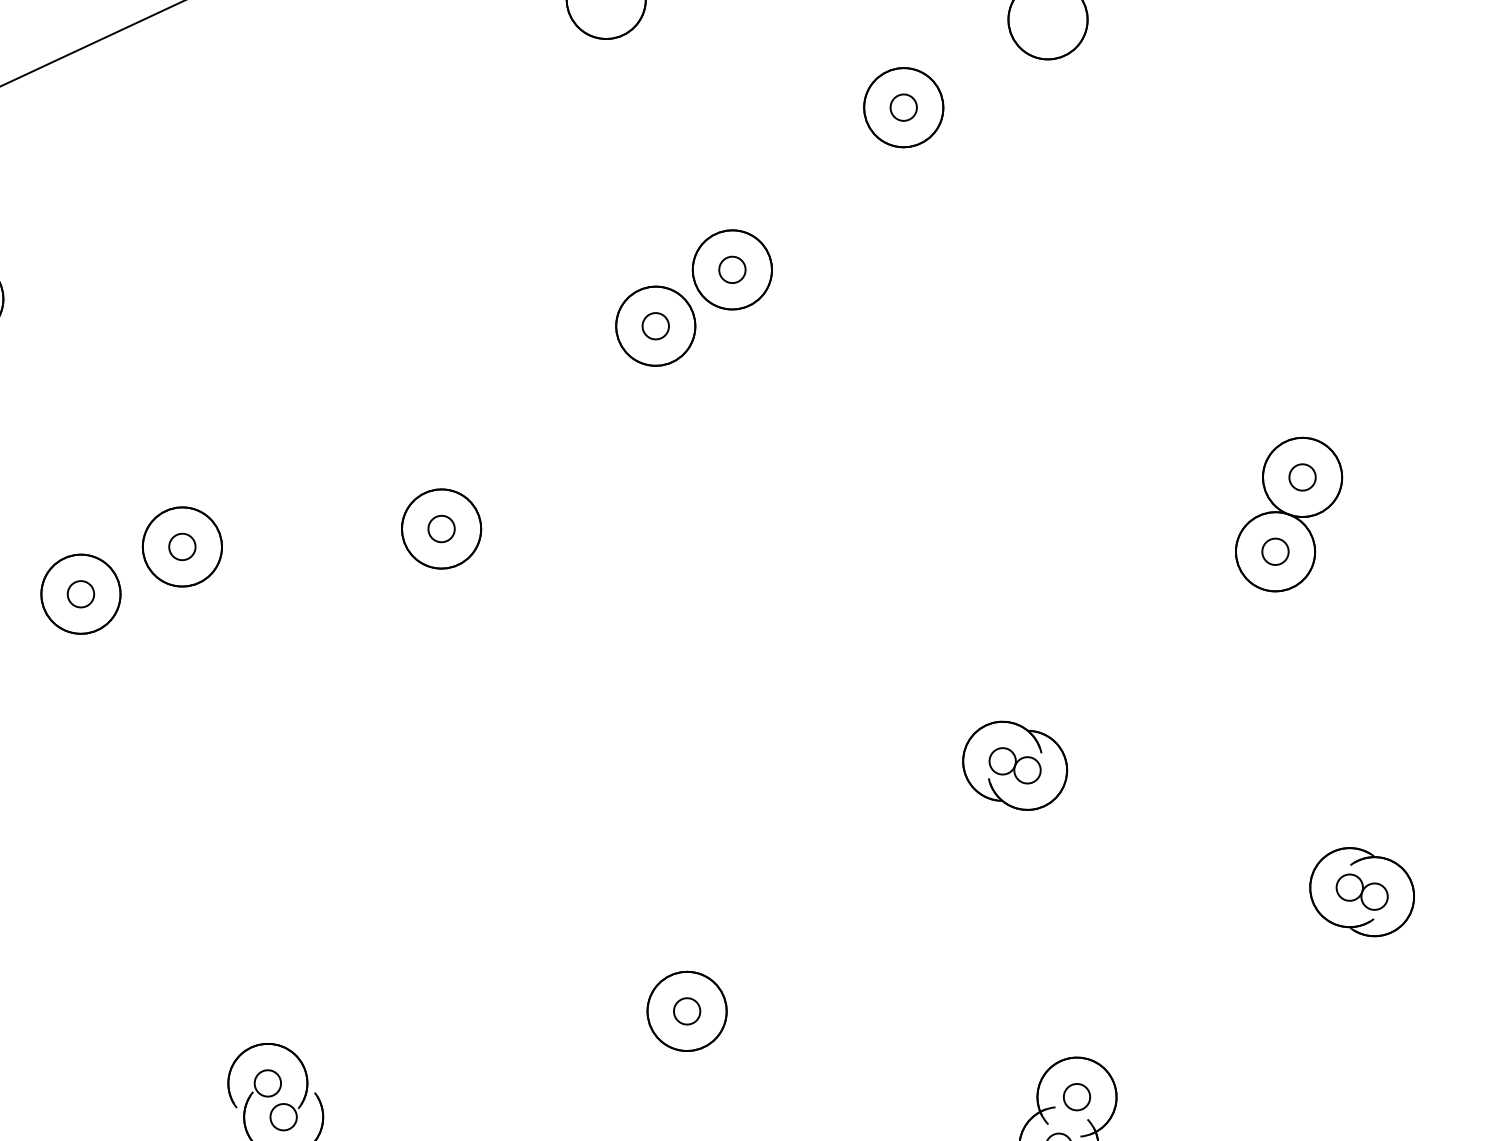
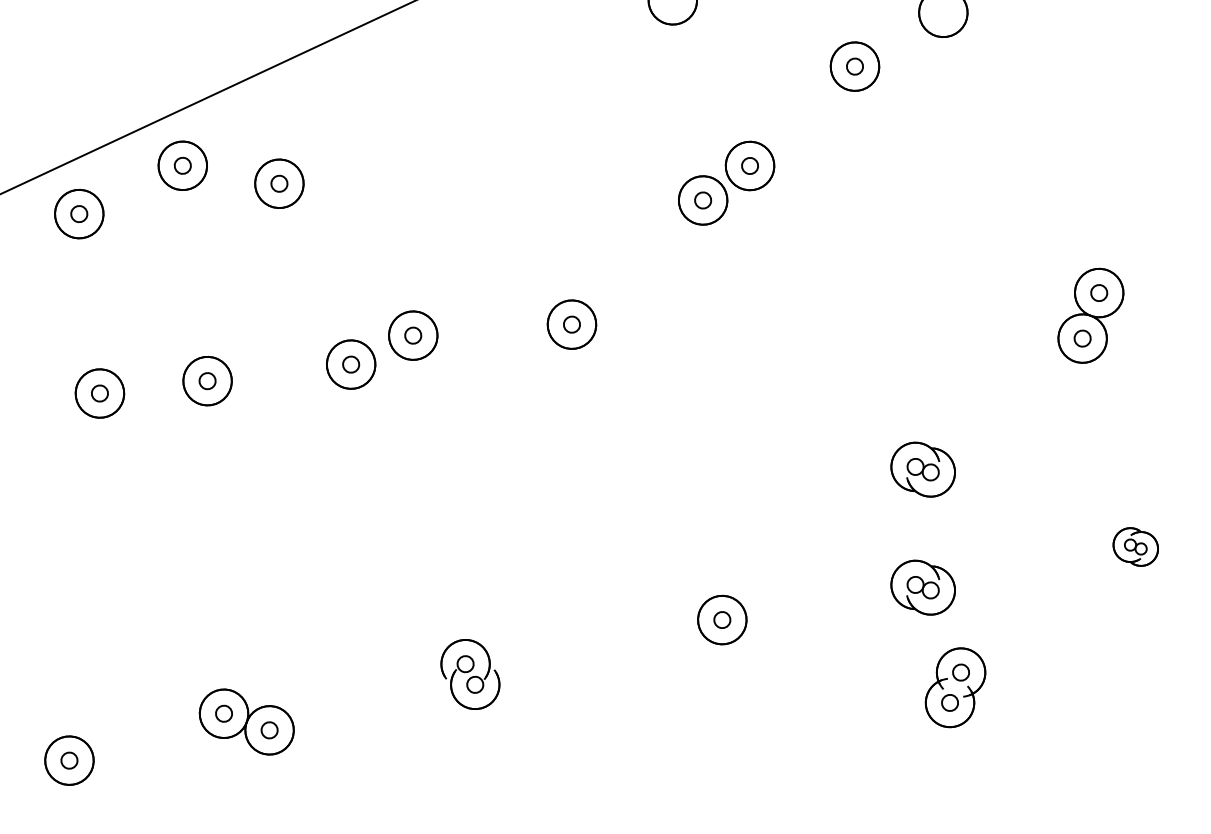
part: (1361, 891) -> (1135, 546), size x0.7
part: (1013, 958) -> (922, 587), added

